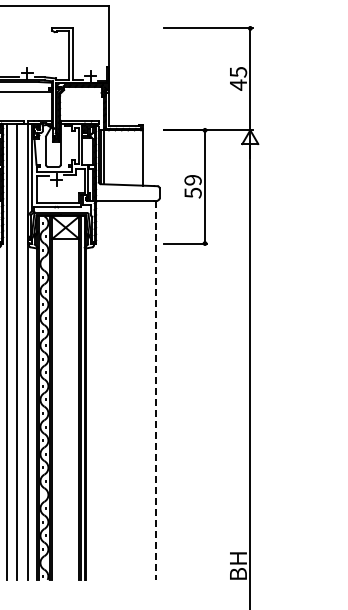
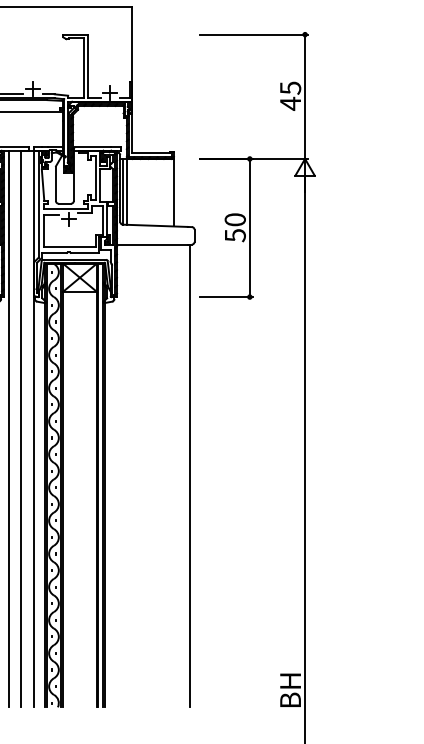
text: (192, 180) -> (234, 220), 59 -> 50
line: (156, 390) -> (190, 476), dashed -> solid

